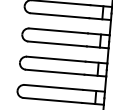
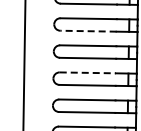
line: (59, 16) -> (88, 31), solid -> dashed
line: (57, 58) -> (88, 72), solid -> dashed

